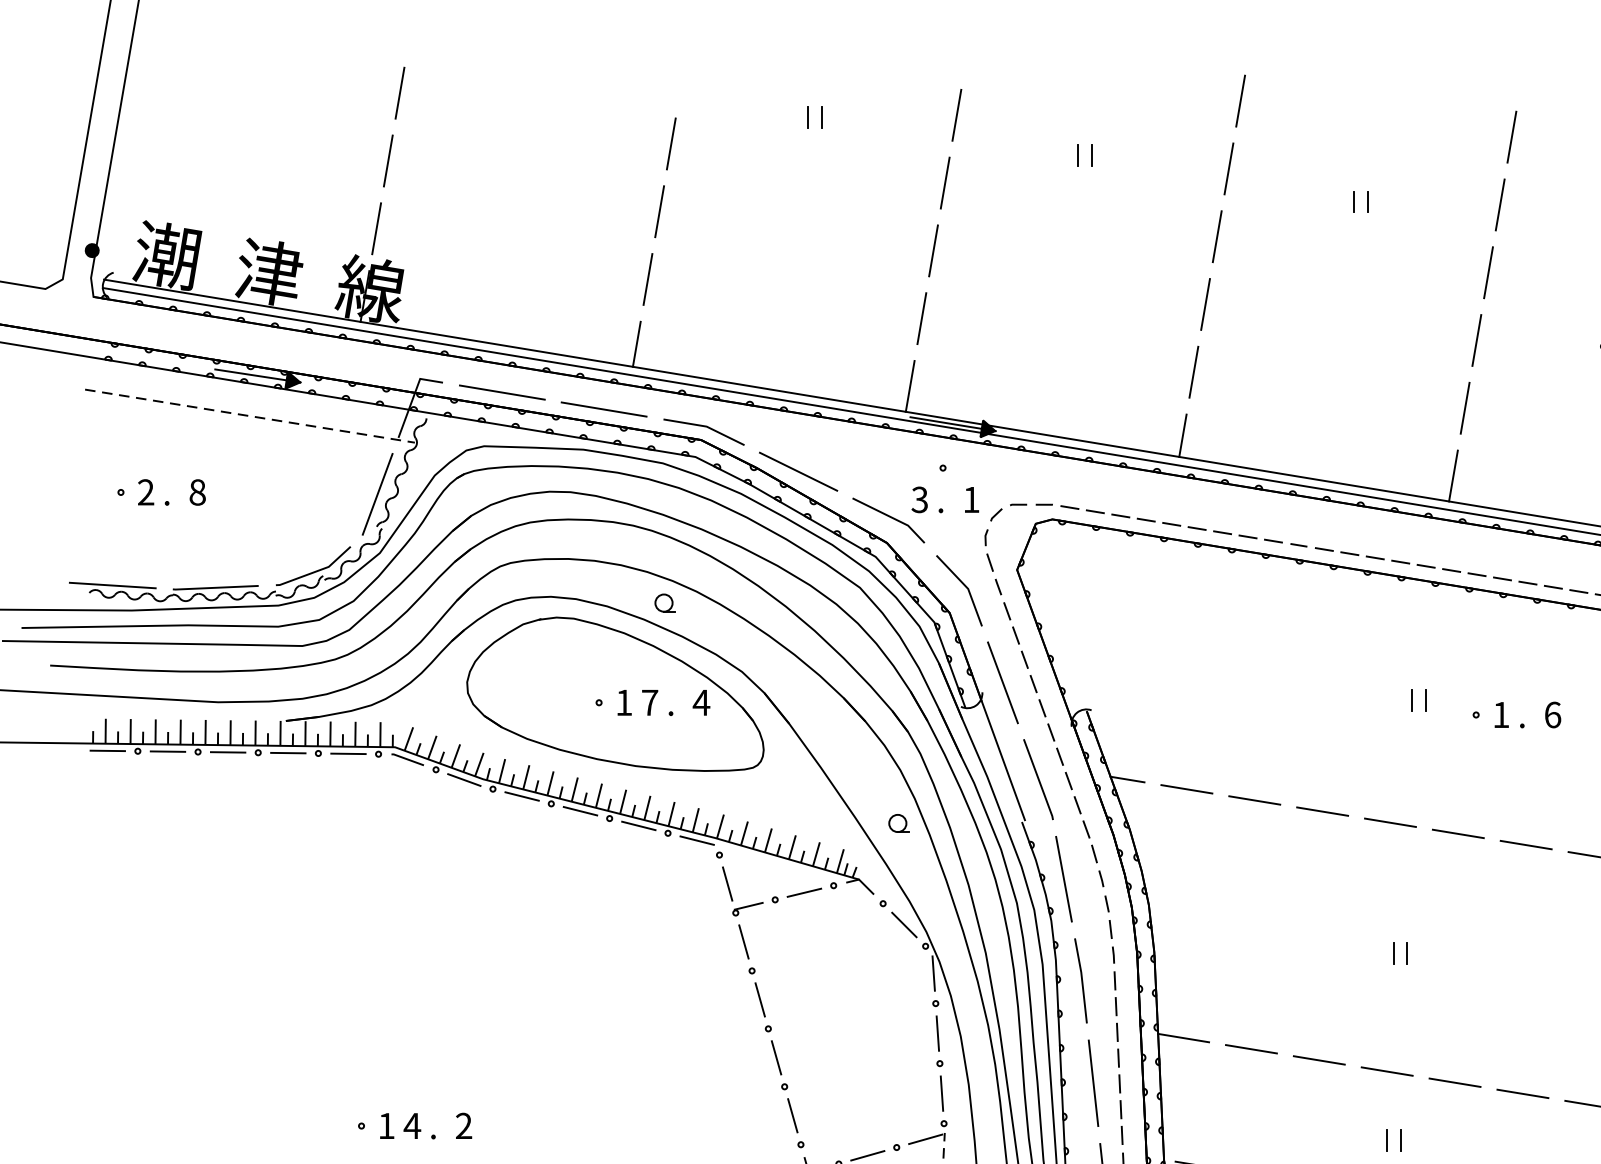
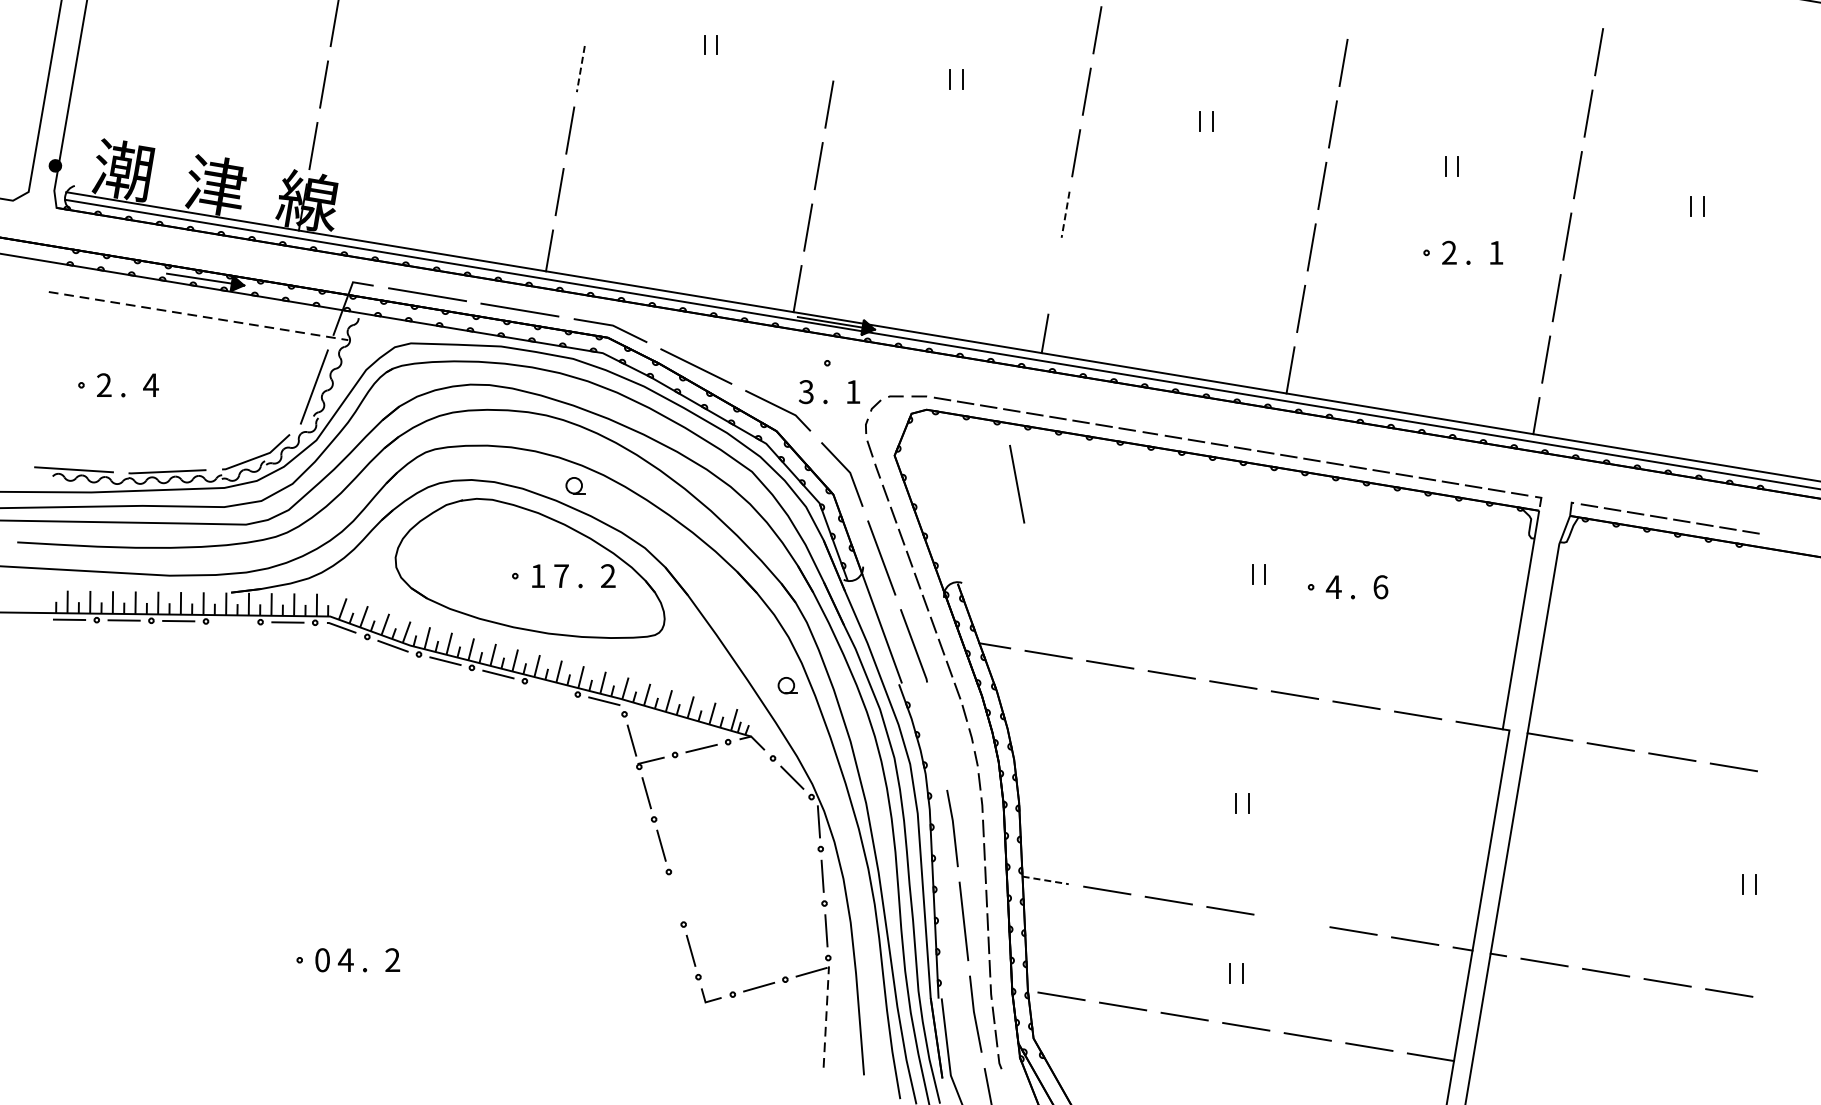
line: (956, 115) -> (839, 43), removed
line: (670, 144) -> (580, 69), solid -> dashed
line: (1205, 305) -> (1065, 215), solid -> dashed
line: (1193, 372) -> (1054, 276), removed
text: (197, 492) -> (150, 385), 8 -> 4
text: (701, 702) -> (608, 575), 4 -> 2
text: (1500, 714) -> (1333, 586), 1 -> 4
line: (287, 752) -> (232, 621), removed
line: (638, 825) -> (551, 687), removed
line: (1064, 878) -> (1017, 483), moved
line: (1184, 1038) -> (1046, 880), solid -> dashed
line: (776, 1058) -> (676, 898), removed
line: (1454, 1082) -> (1291, 920), removed
text: (386, 1126) -> (322, 960), 1 -> 0

